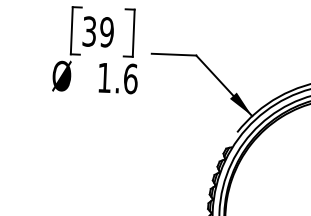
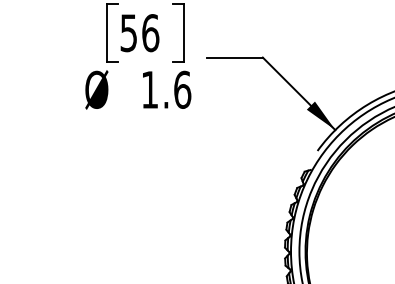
text: (98, 32) -> (140, 33), 39 -> 56

